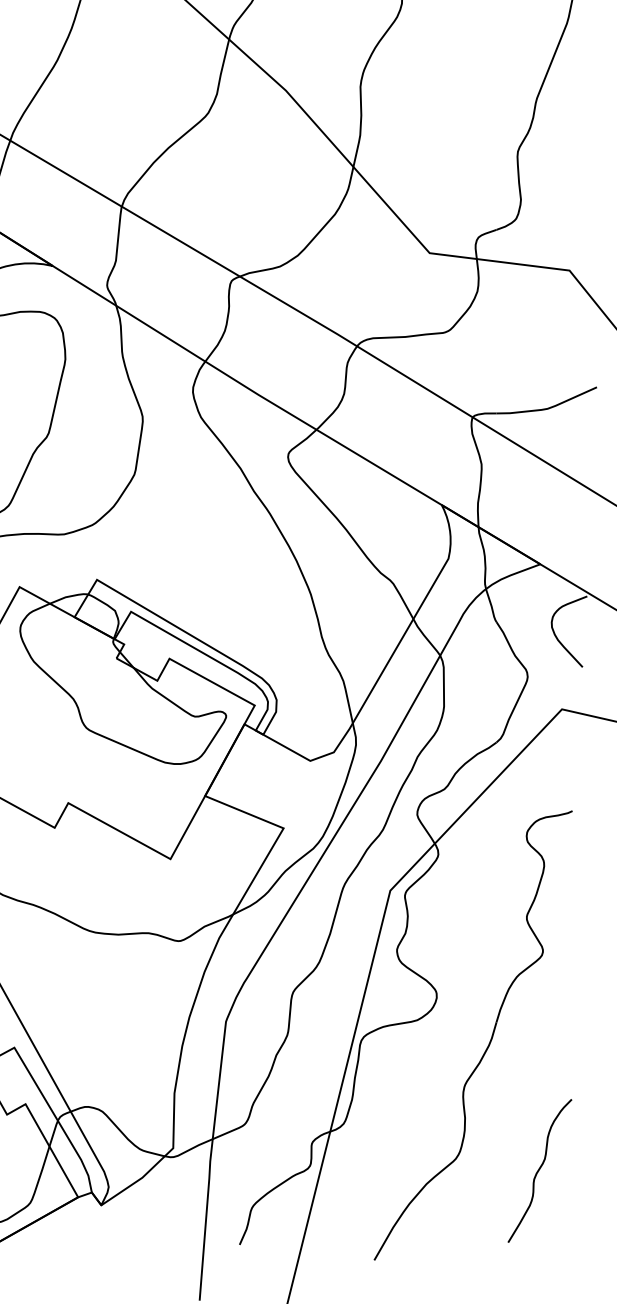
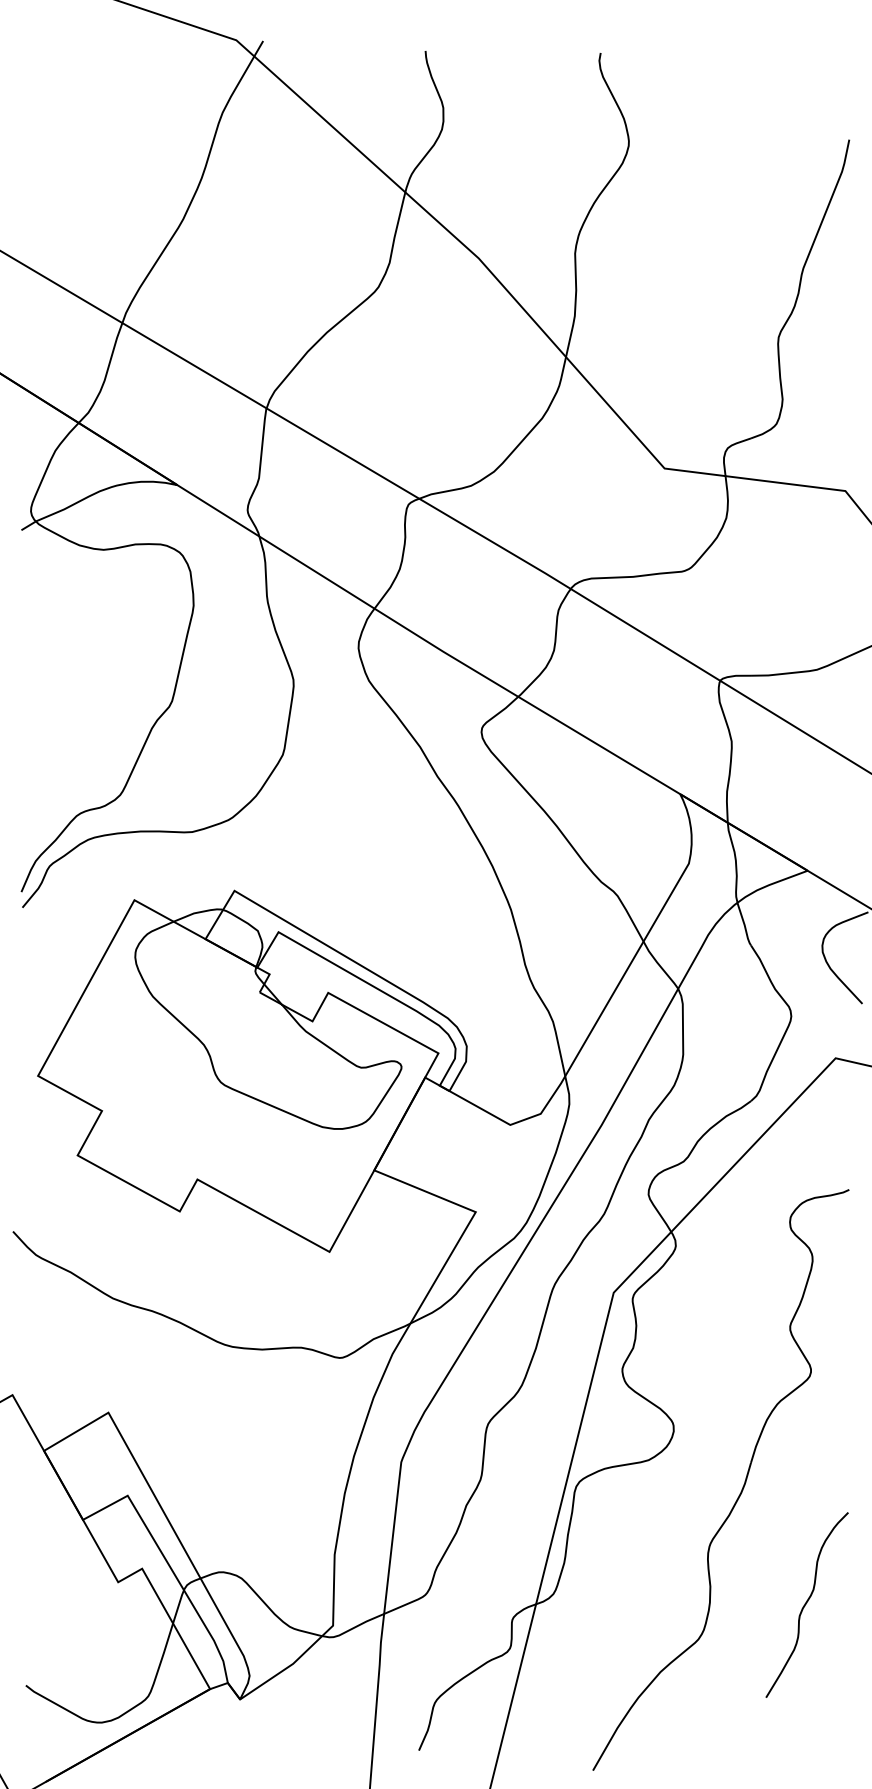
curve: (539, 1170) -> (806, 1604), moved

